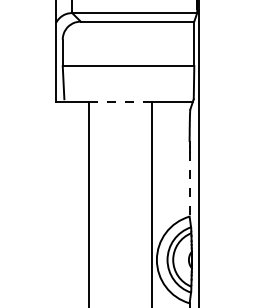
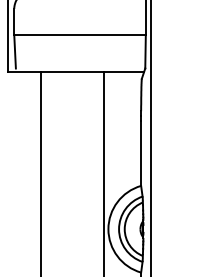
line: (120, 102) -> (72, 71), dashed -> solid
line: (189, 184) -> (141, 153), dashed -> solid

